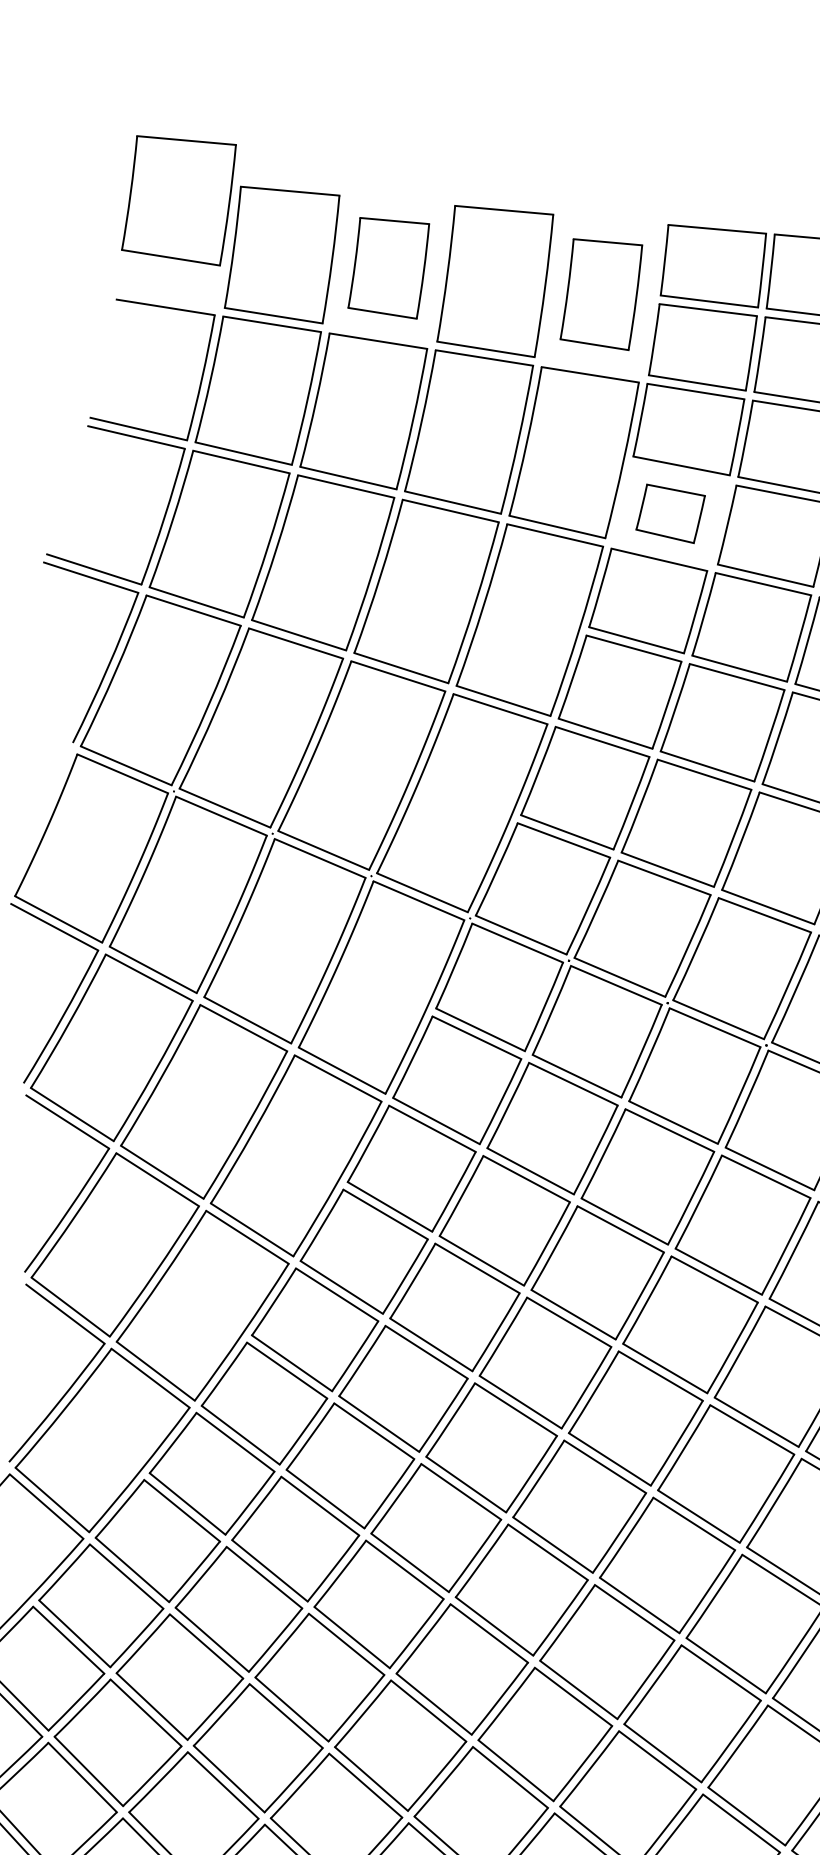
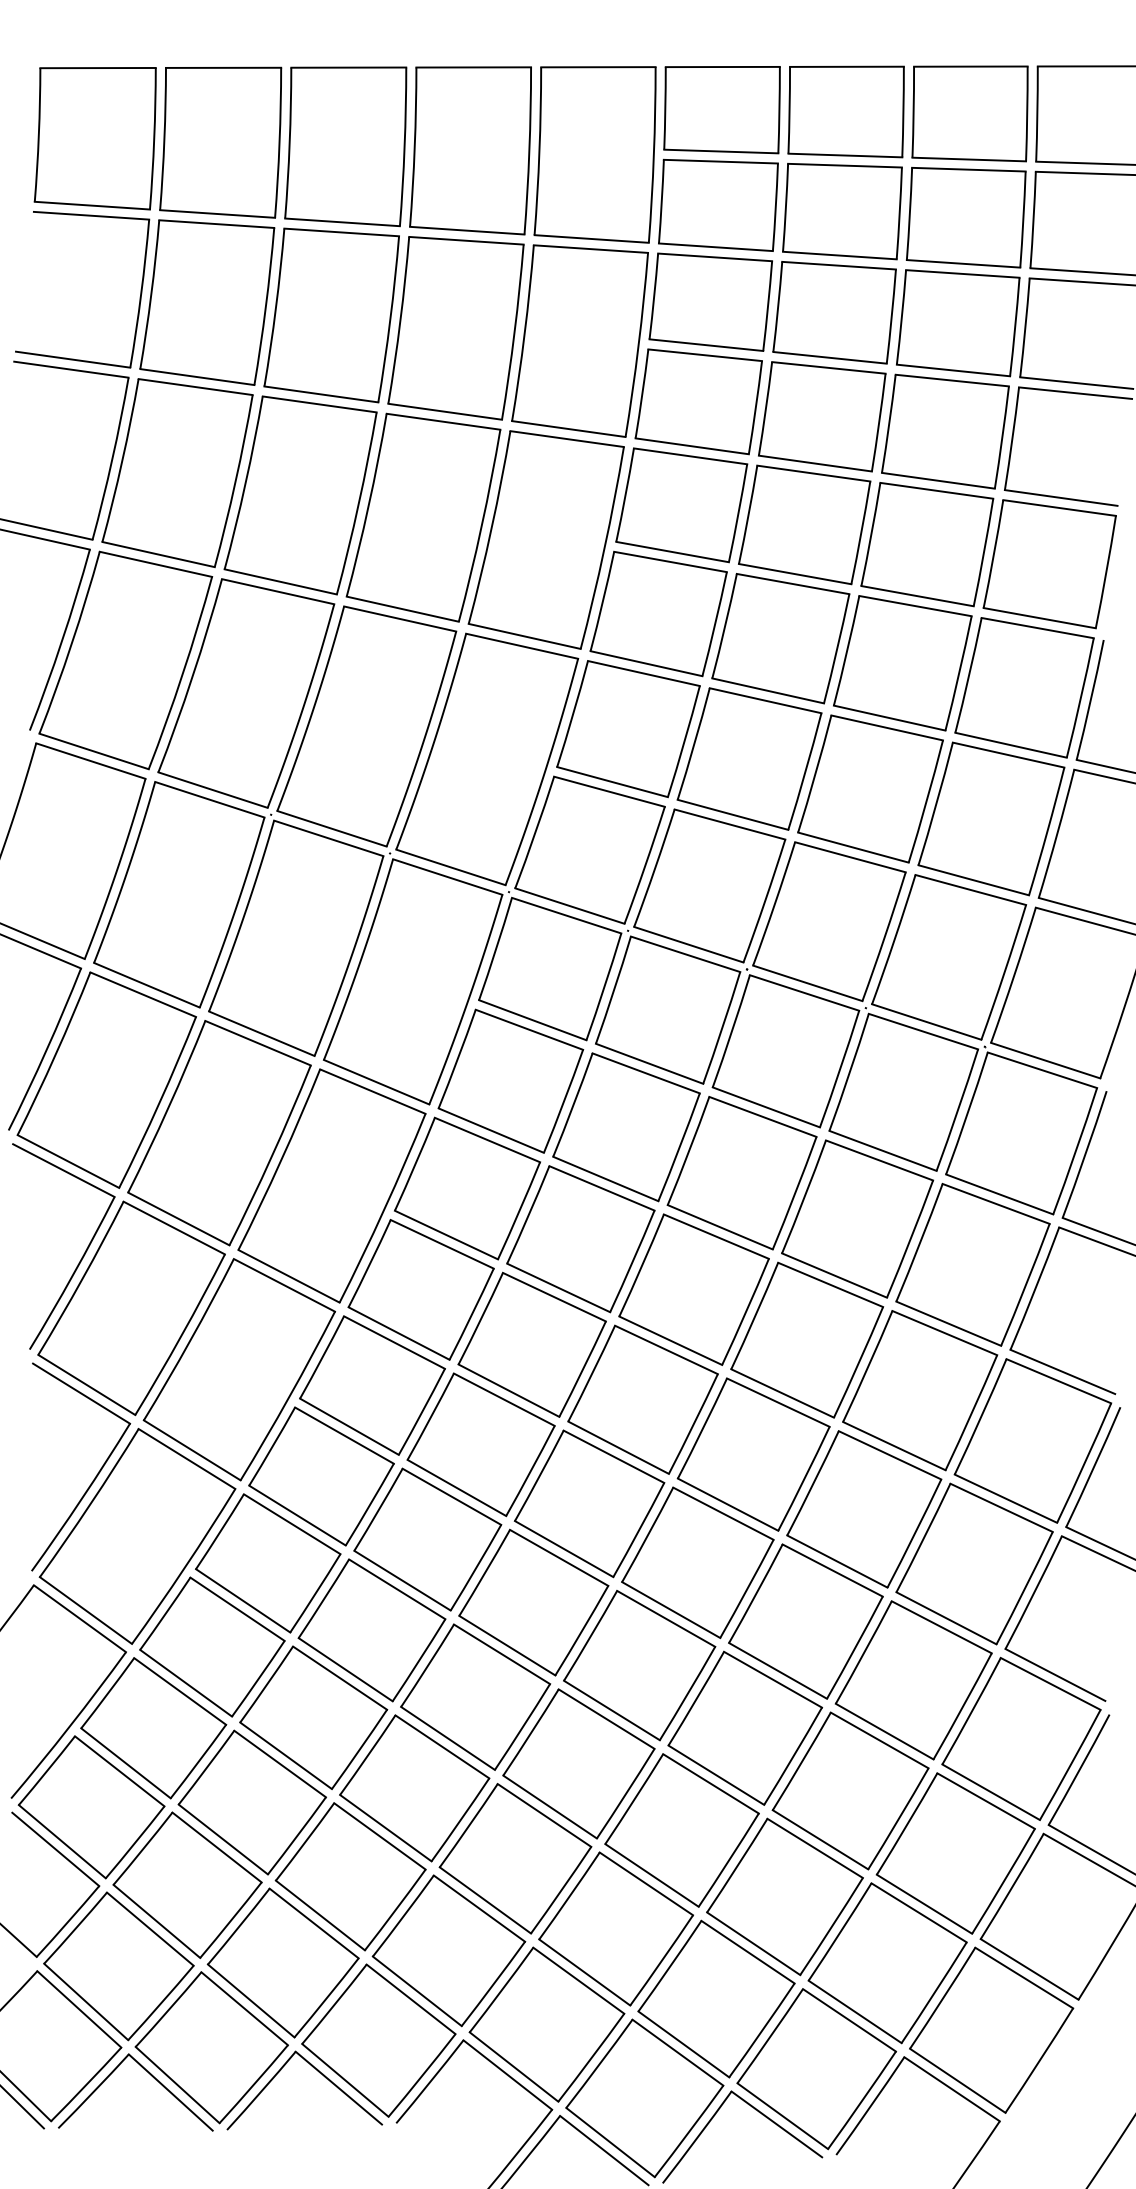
part: (178, 200) -> (94, 138), moved
part: (388, 267) -> (345, 146), size x1.43
part: (600, 294) -> (594, 154), size x1.43
part: (670, 513) -> (698, 401), size x1.67

